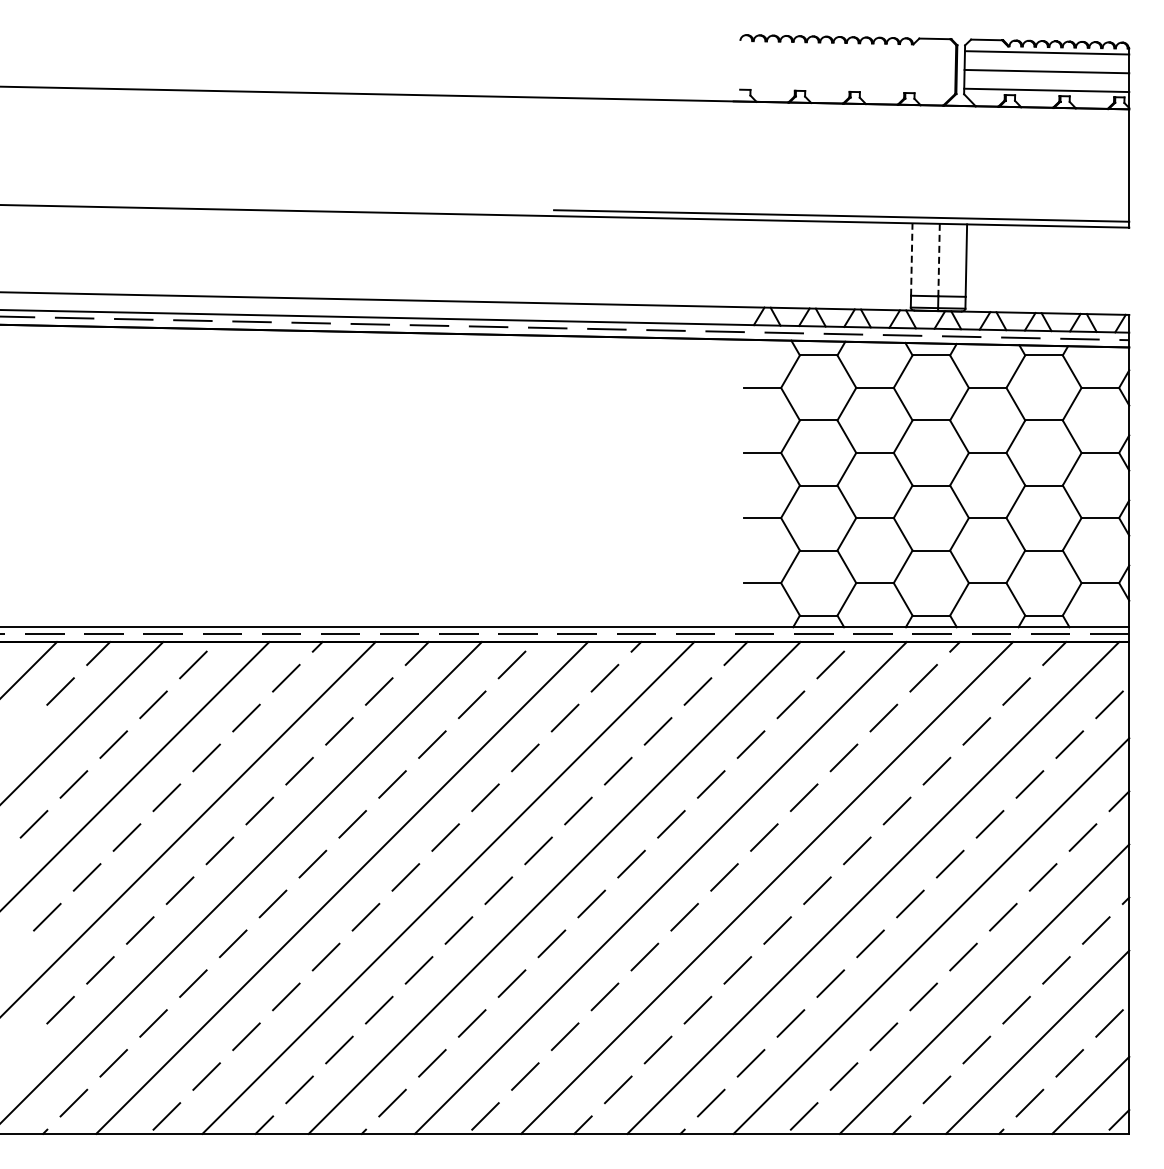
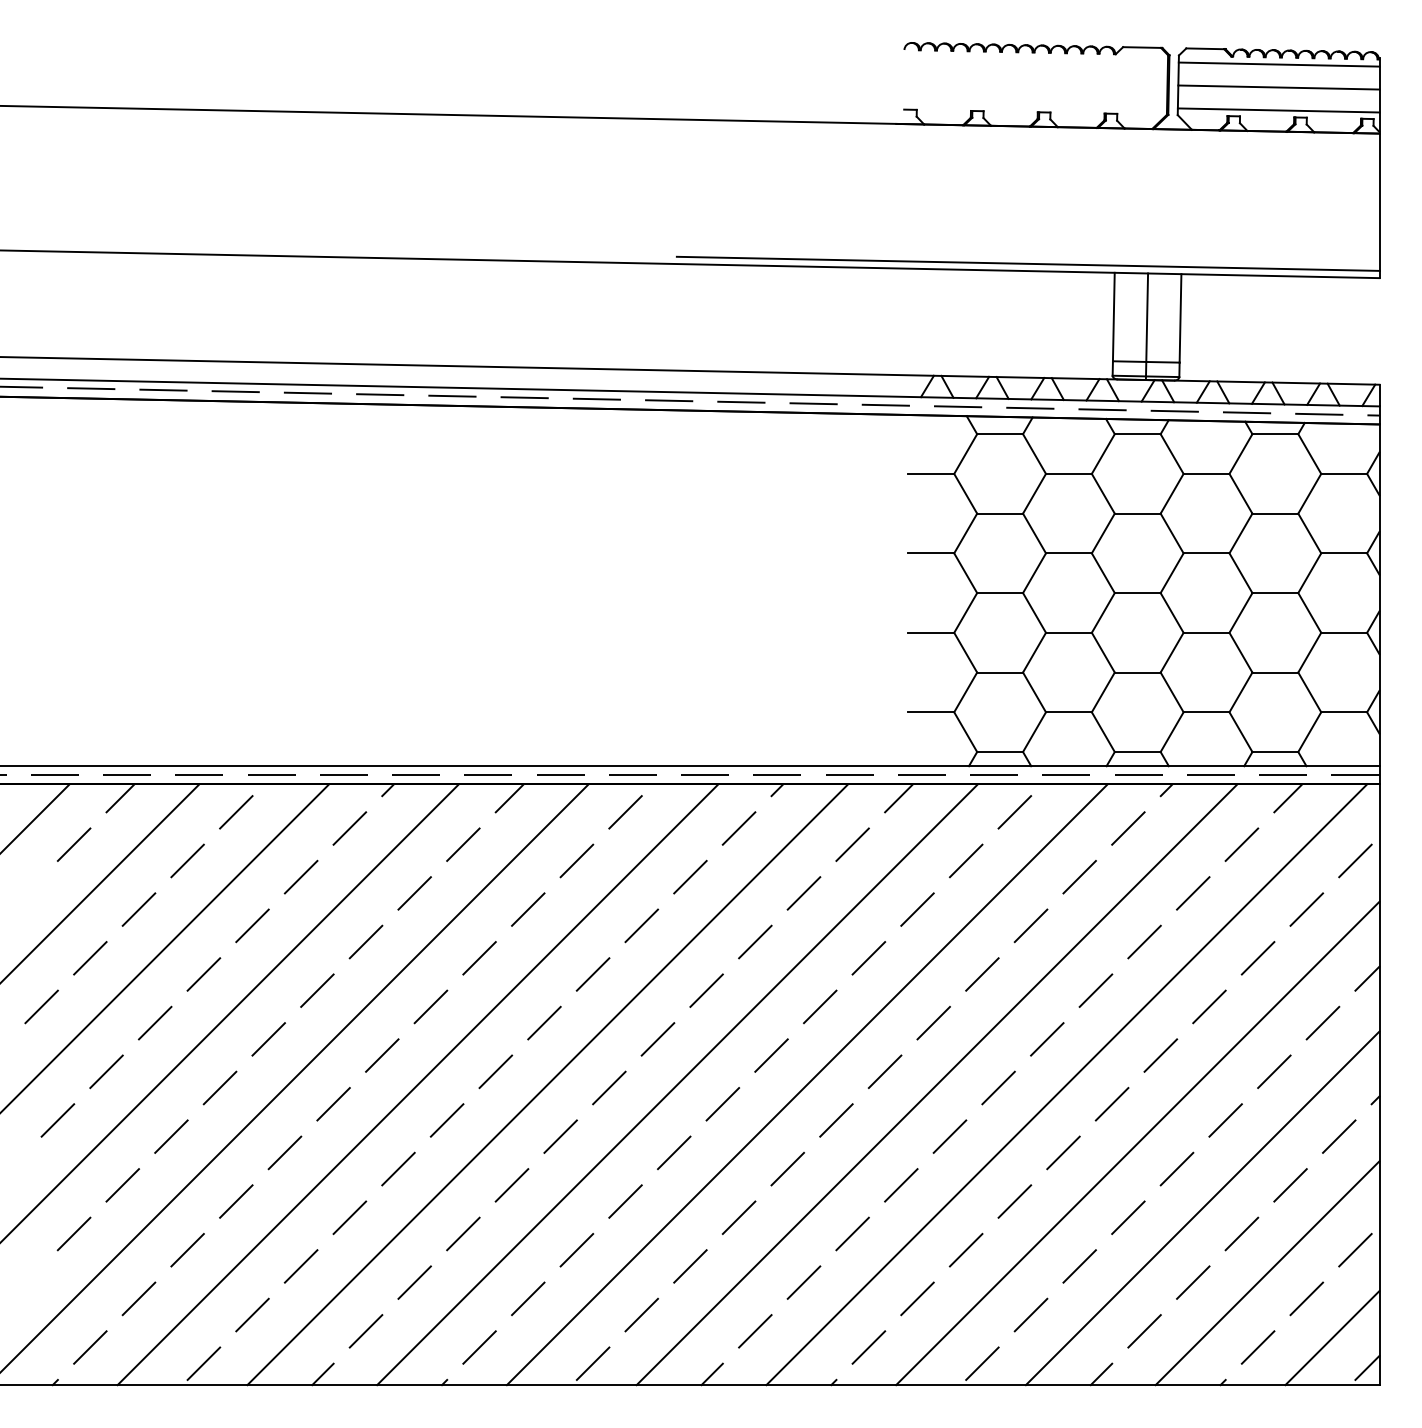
line: (911, 259) -> (1113, 317), dashed -> solid
line: (939, 260) -> (1147, 318), dashed -> solid

